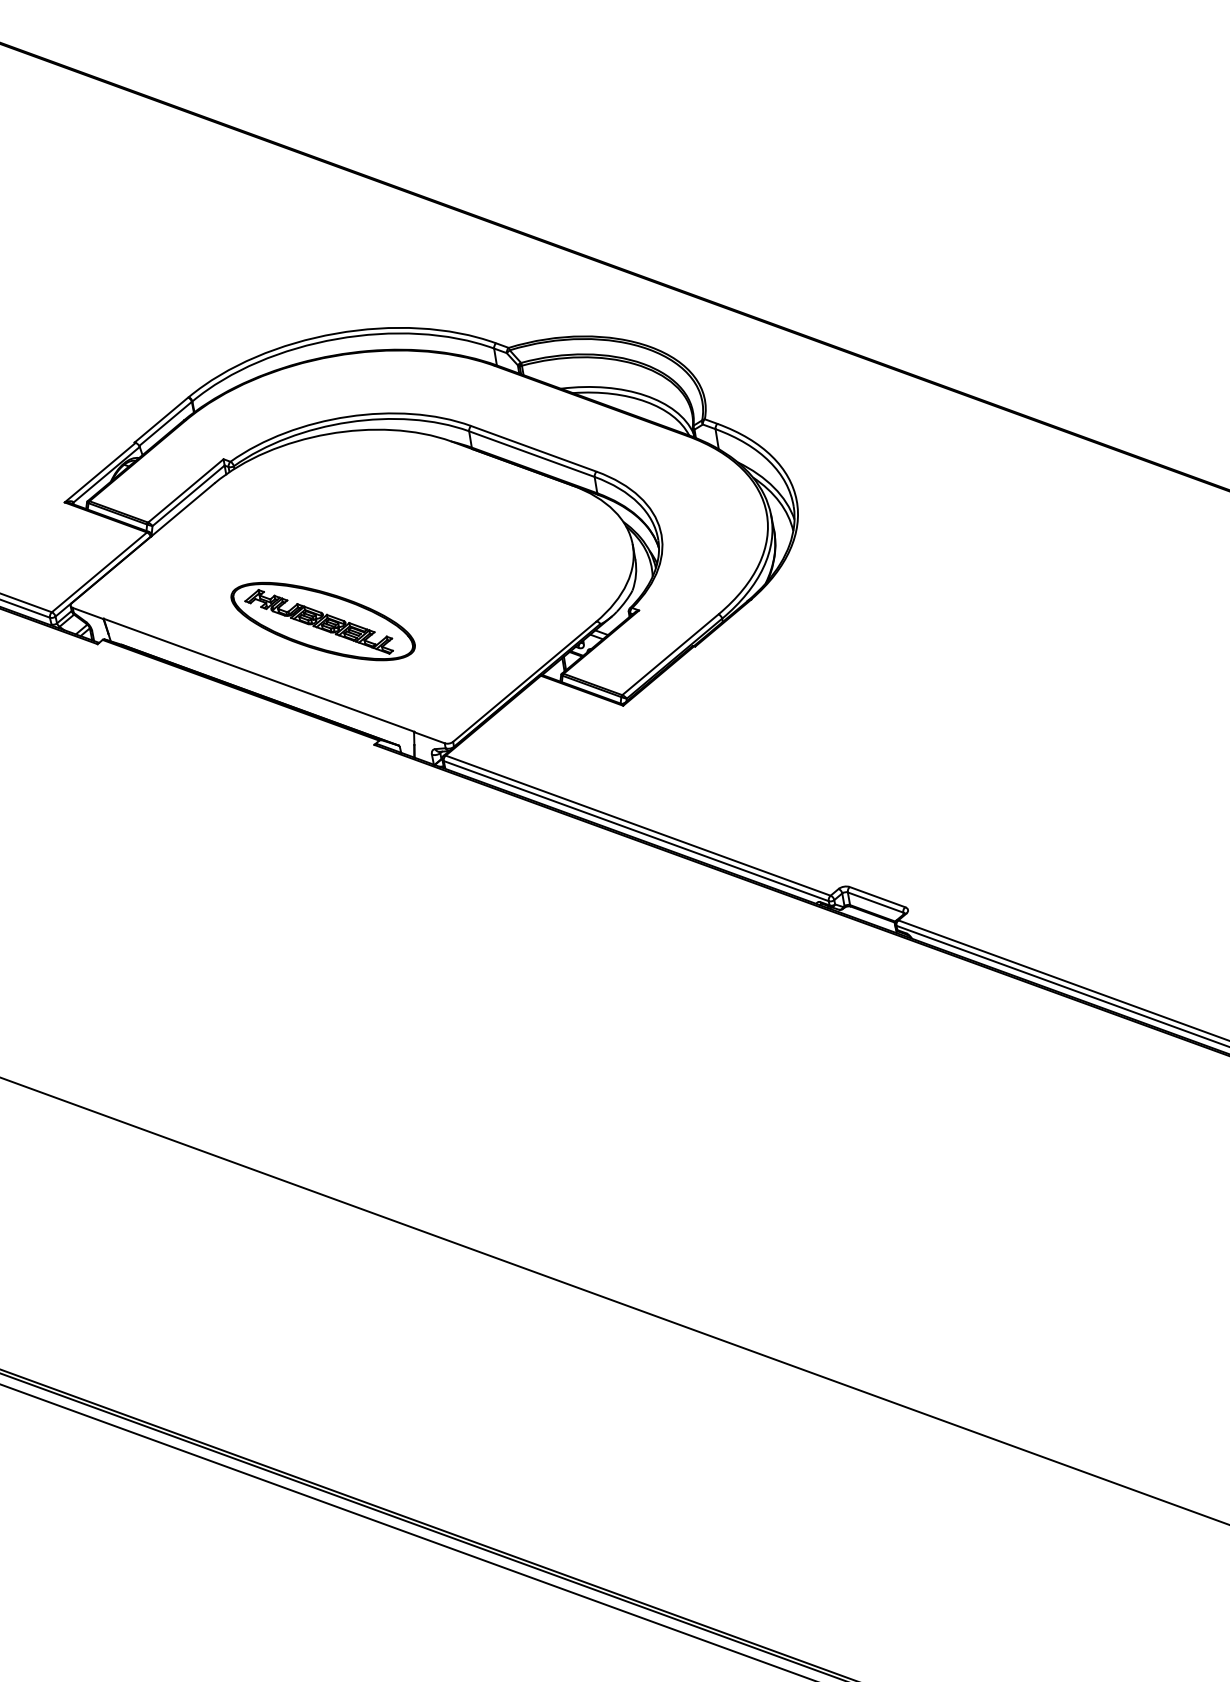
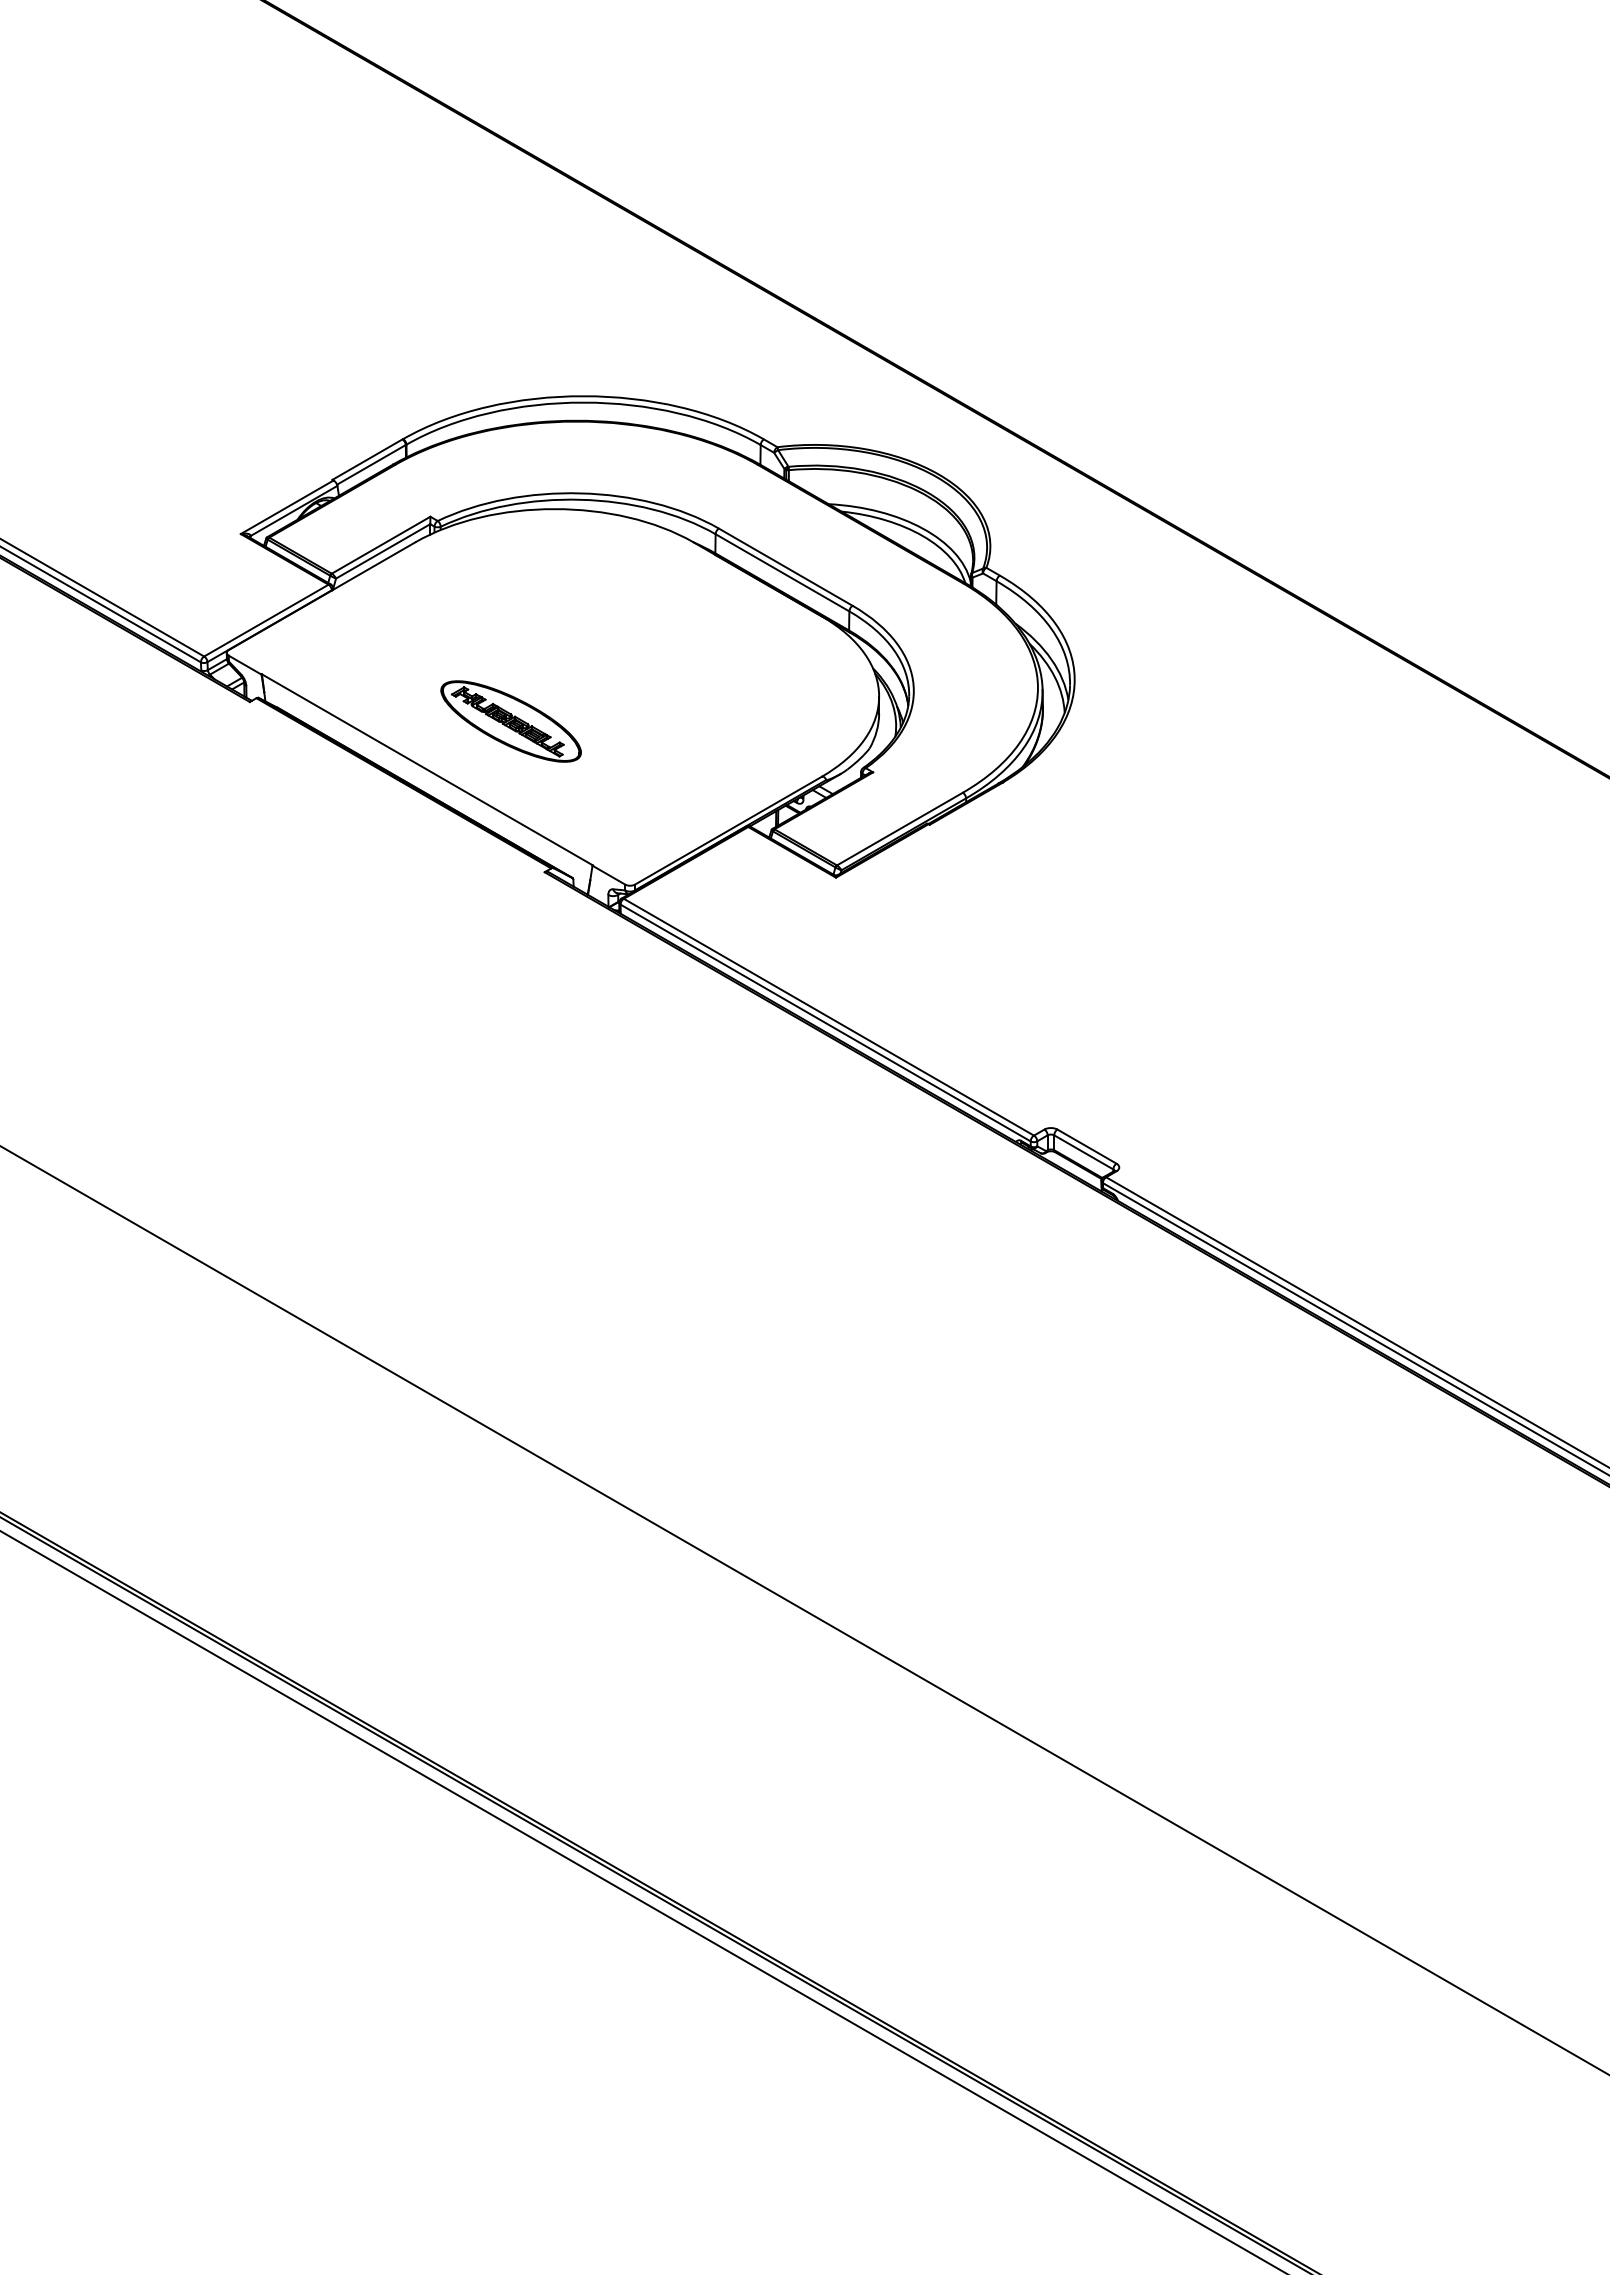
part: (322, 621) -> (510, 721), size x0.7

